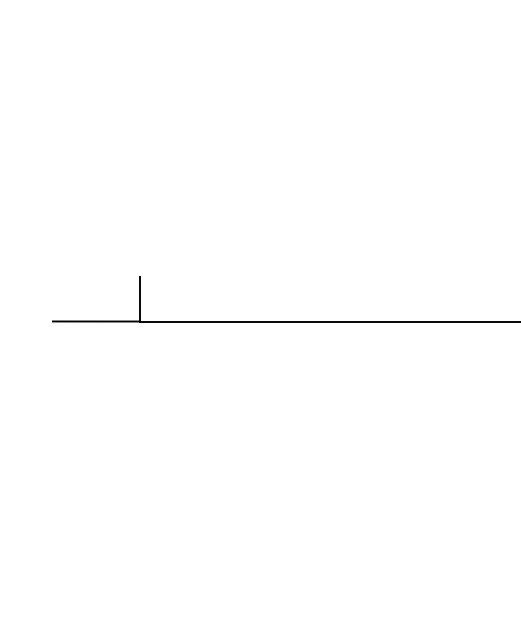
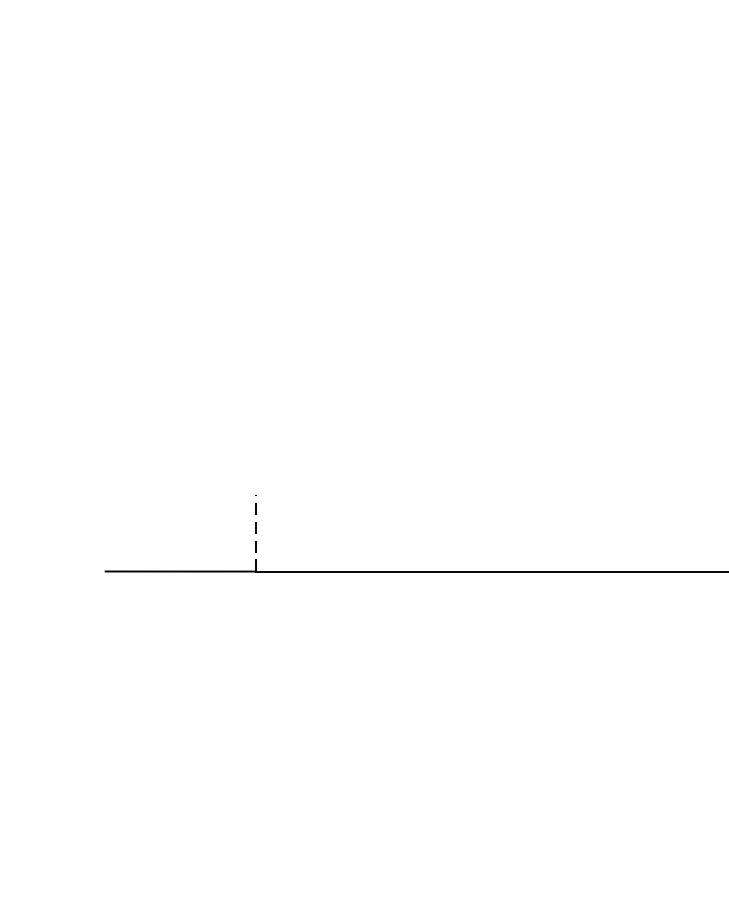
line: (139, 298) -> (255, 531), solid -> dashed

